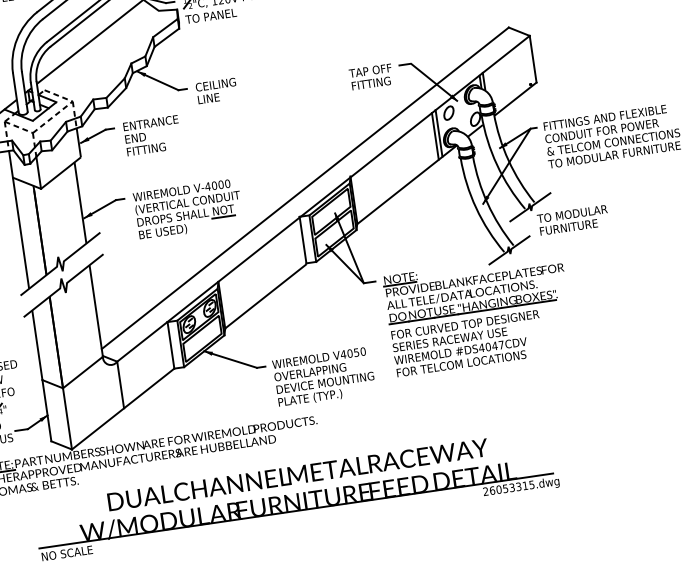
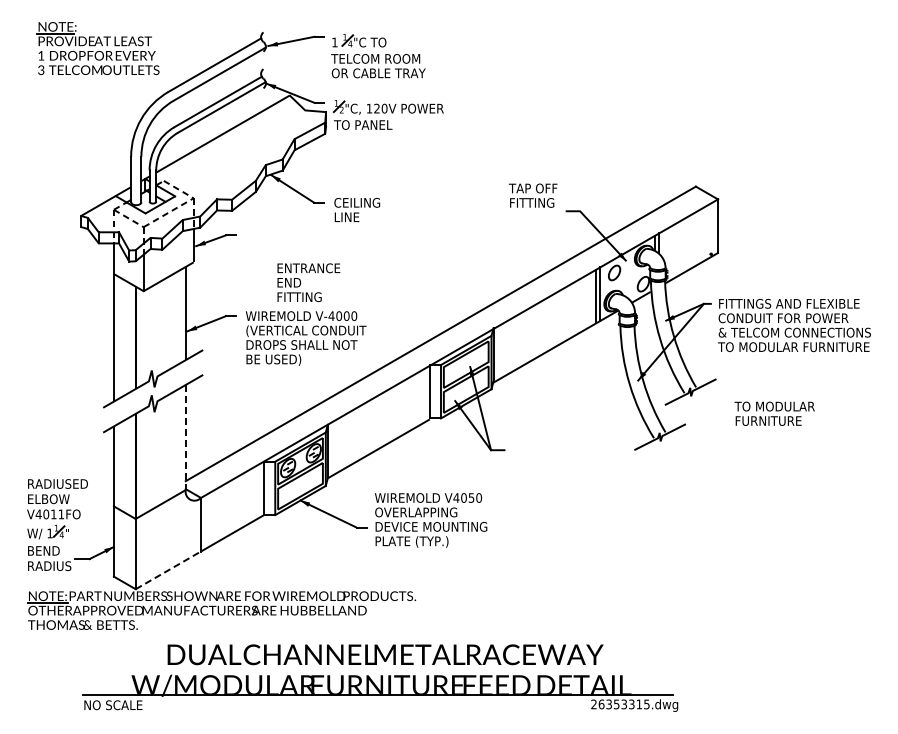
text: (371, 76) -> (533, 195), moved
text: (152, 135) -> (308, 282), moved
line: (223, 216) -> (344, 352), removed
text: (573, 220) -> (774, 413), moved
line: (96, 311) -> (185, 438), solid -> dashed
part: (479, 313) -> (615, 503), removed
text: (324, 377) -> (431, 520), moved
line: (98, 429) -> (168, 570), solid -> dashed
text: (499, 489) -> (609, 704), 26053315.dwg -> 26353315.dwg

